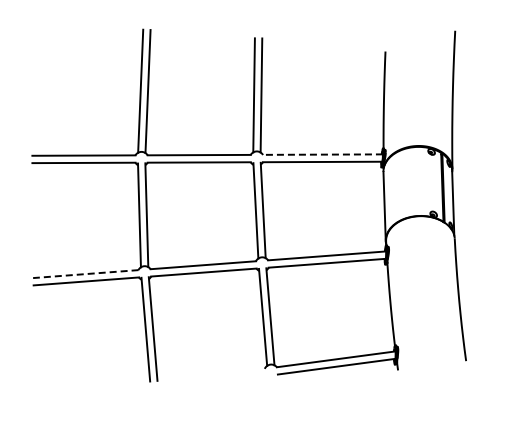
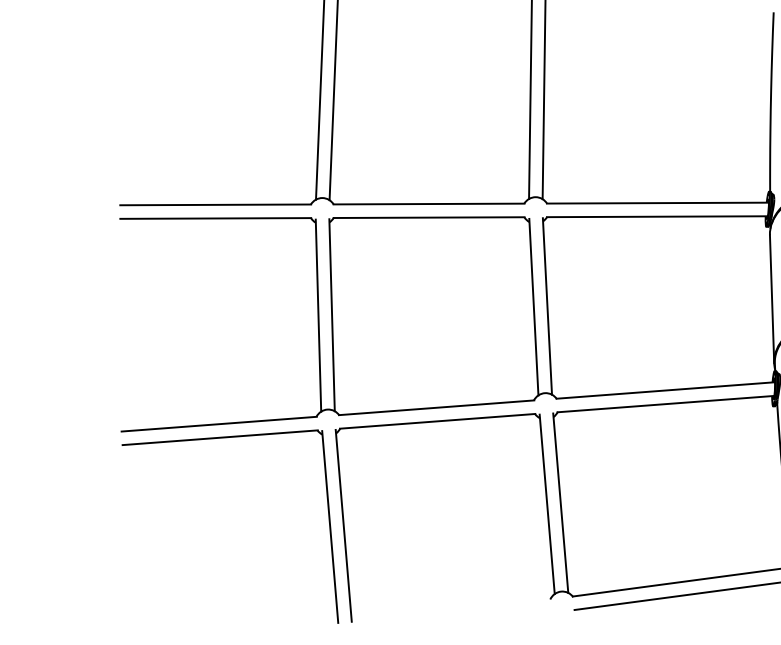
line: (322, 154) -> (657, 202), dashed -> solid
line: (85, 274) -> (218, 424), dashed -> solid

